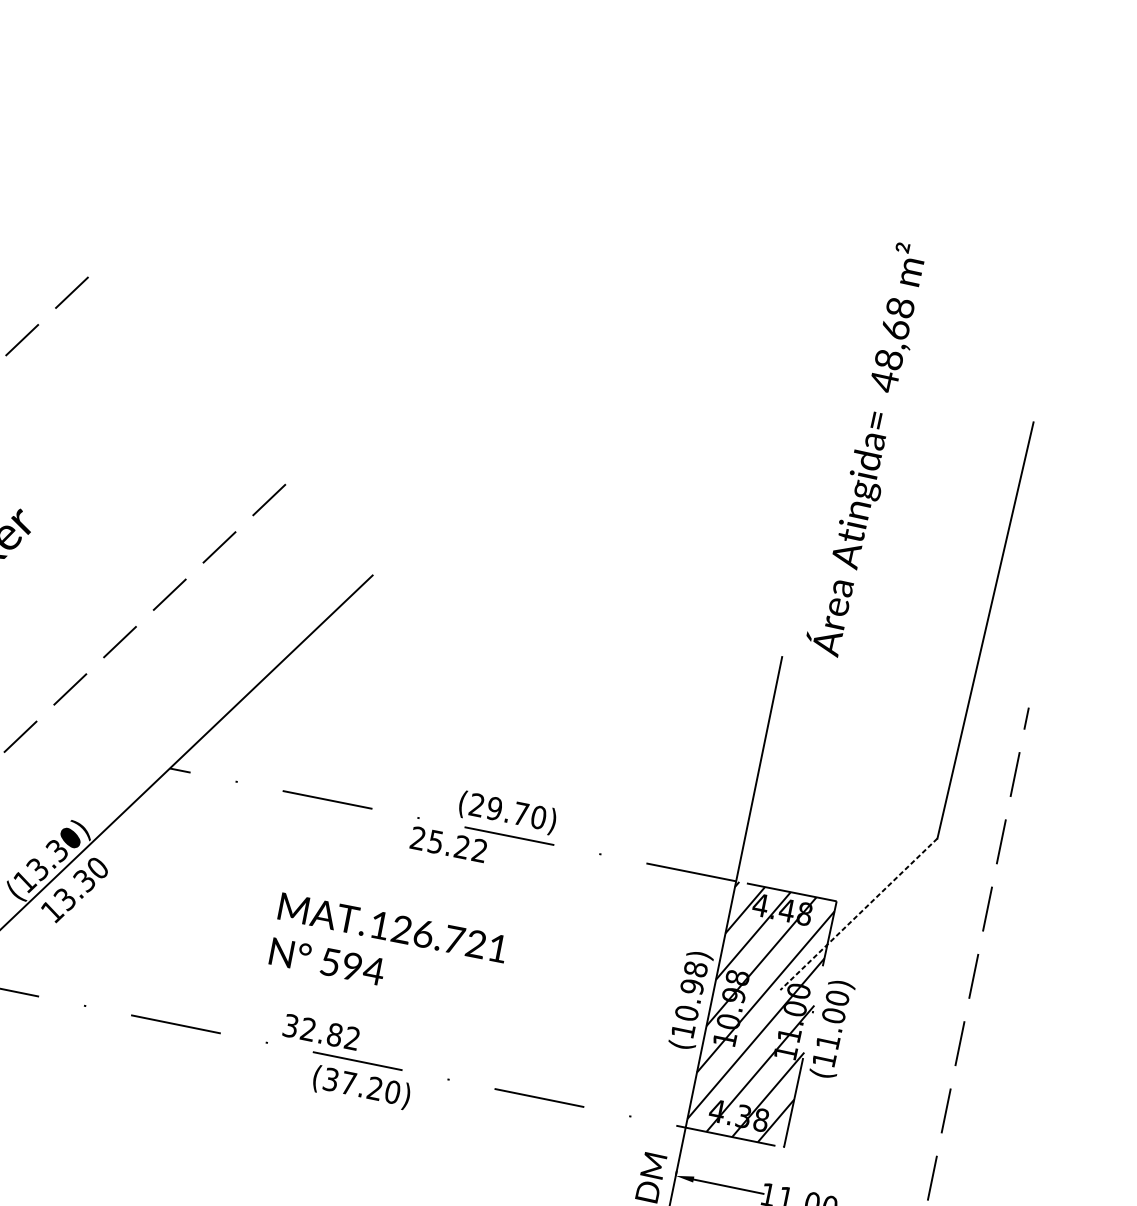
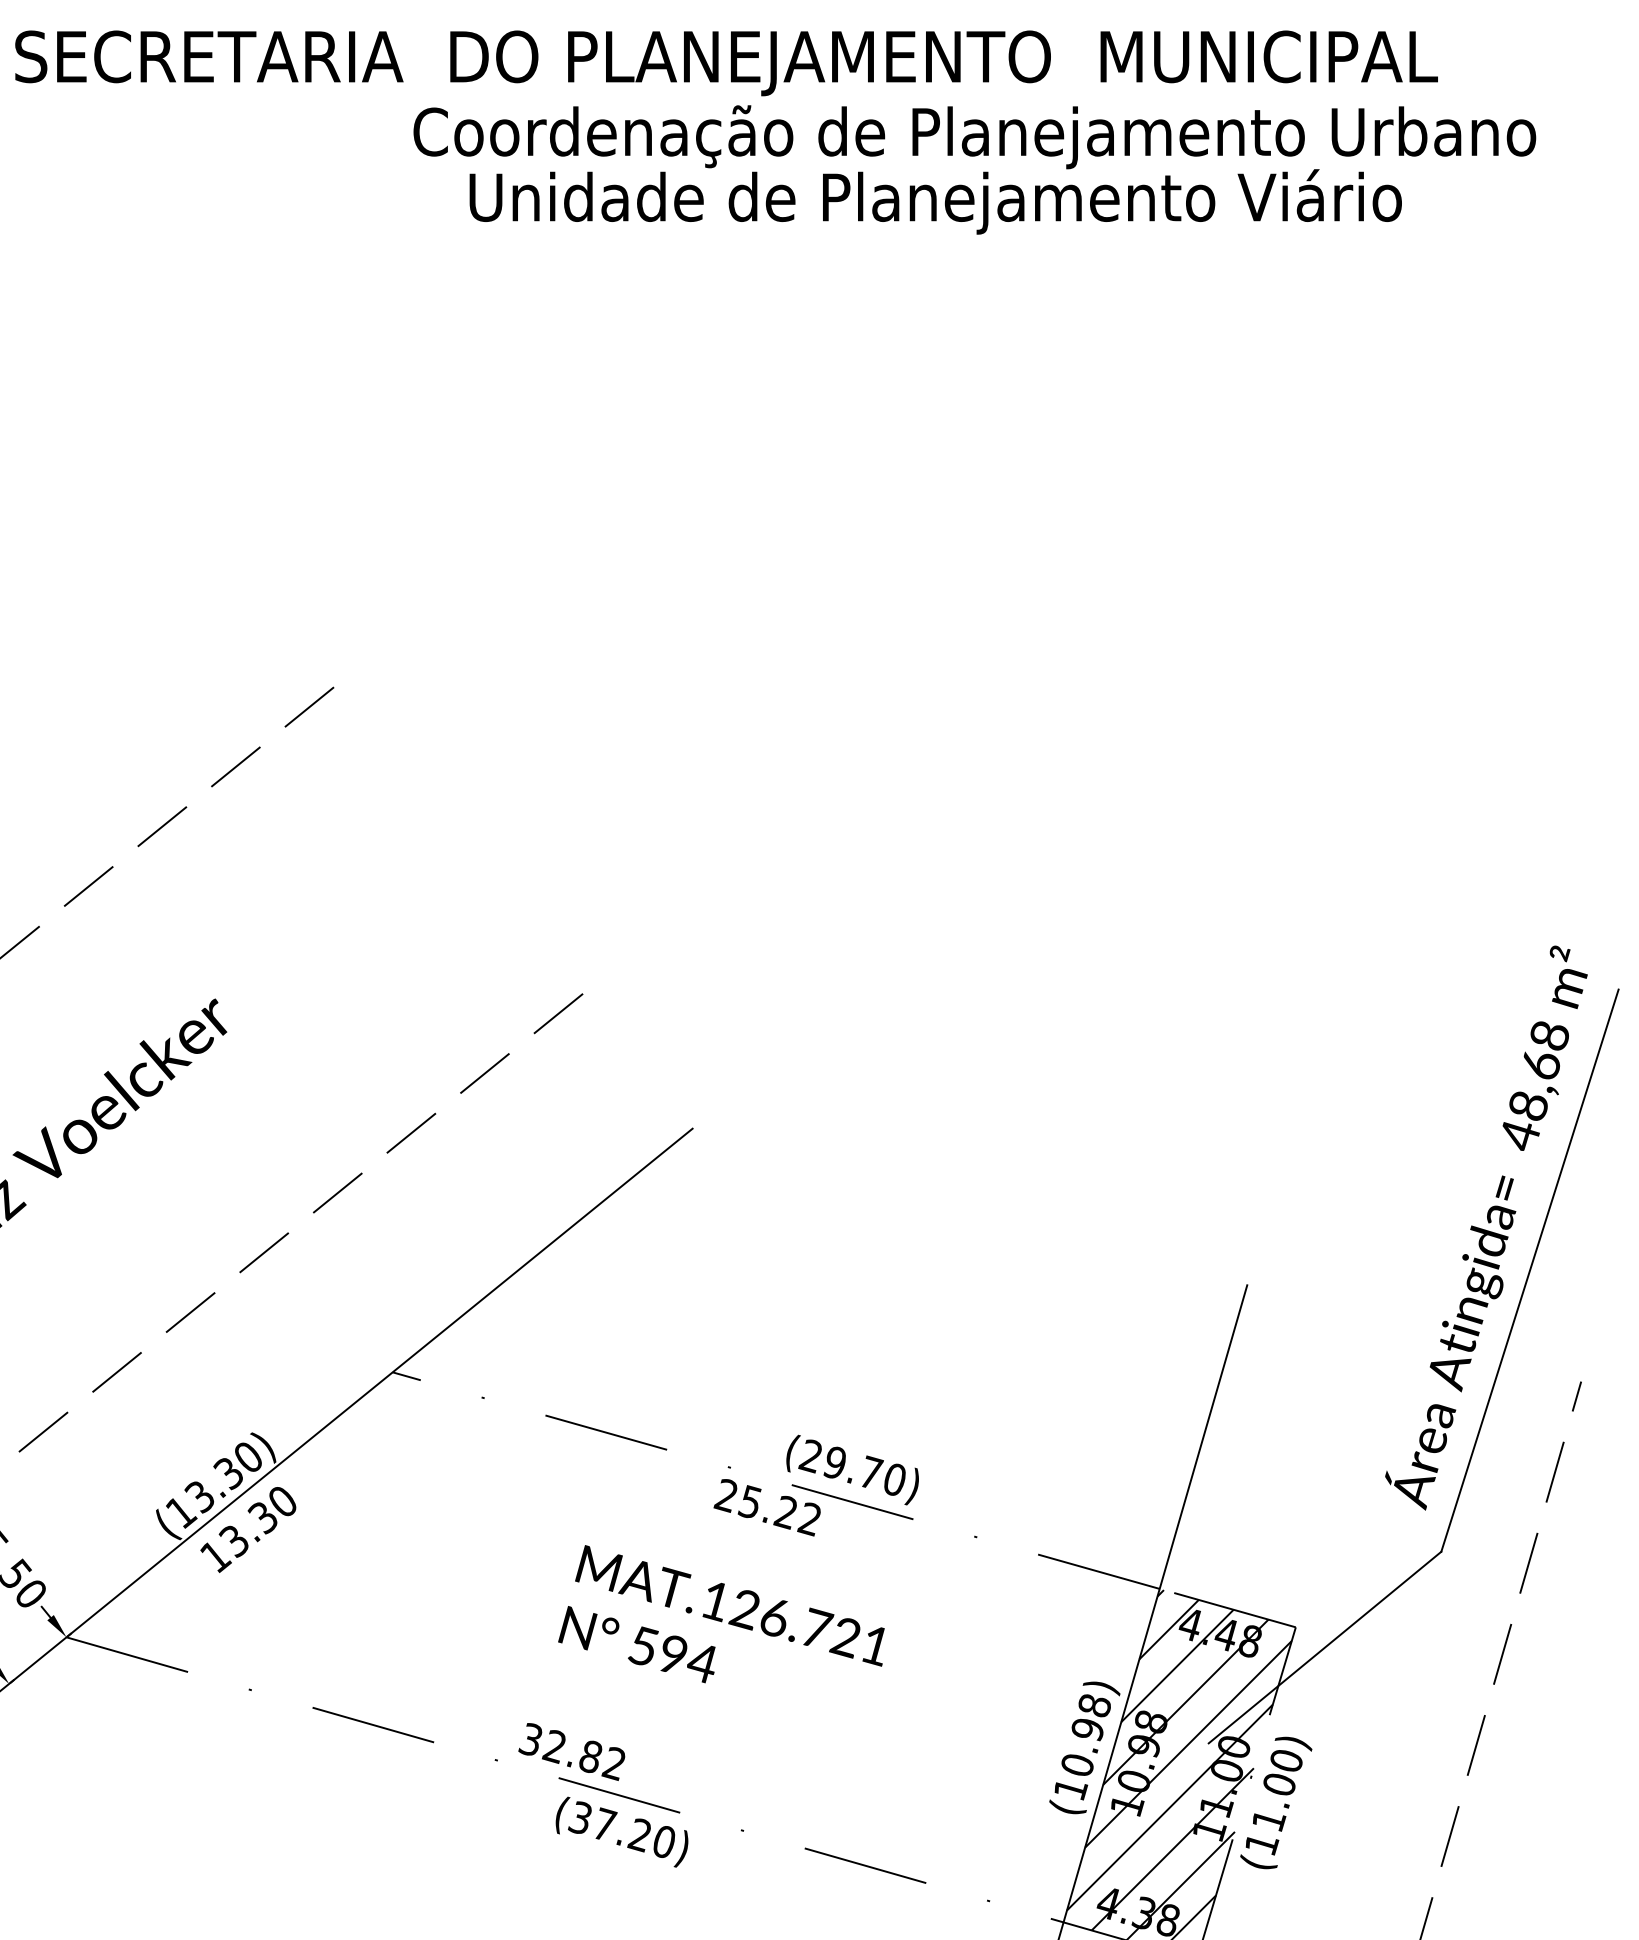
text: (865, 450) -> (1486, 1227), moved
line: (859, 914) -> (1325, 1647), dashed -> solid
text: (384, 934) -> (721, 1614), moved

